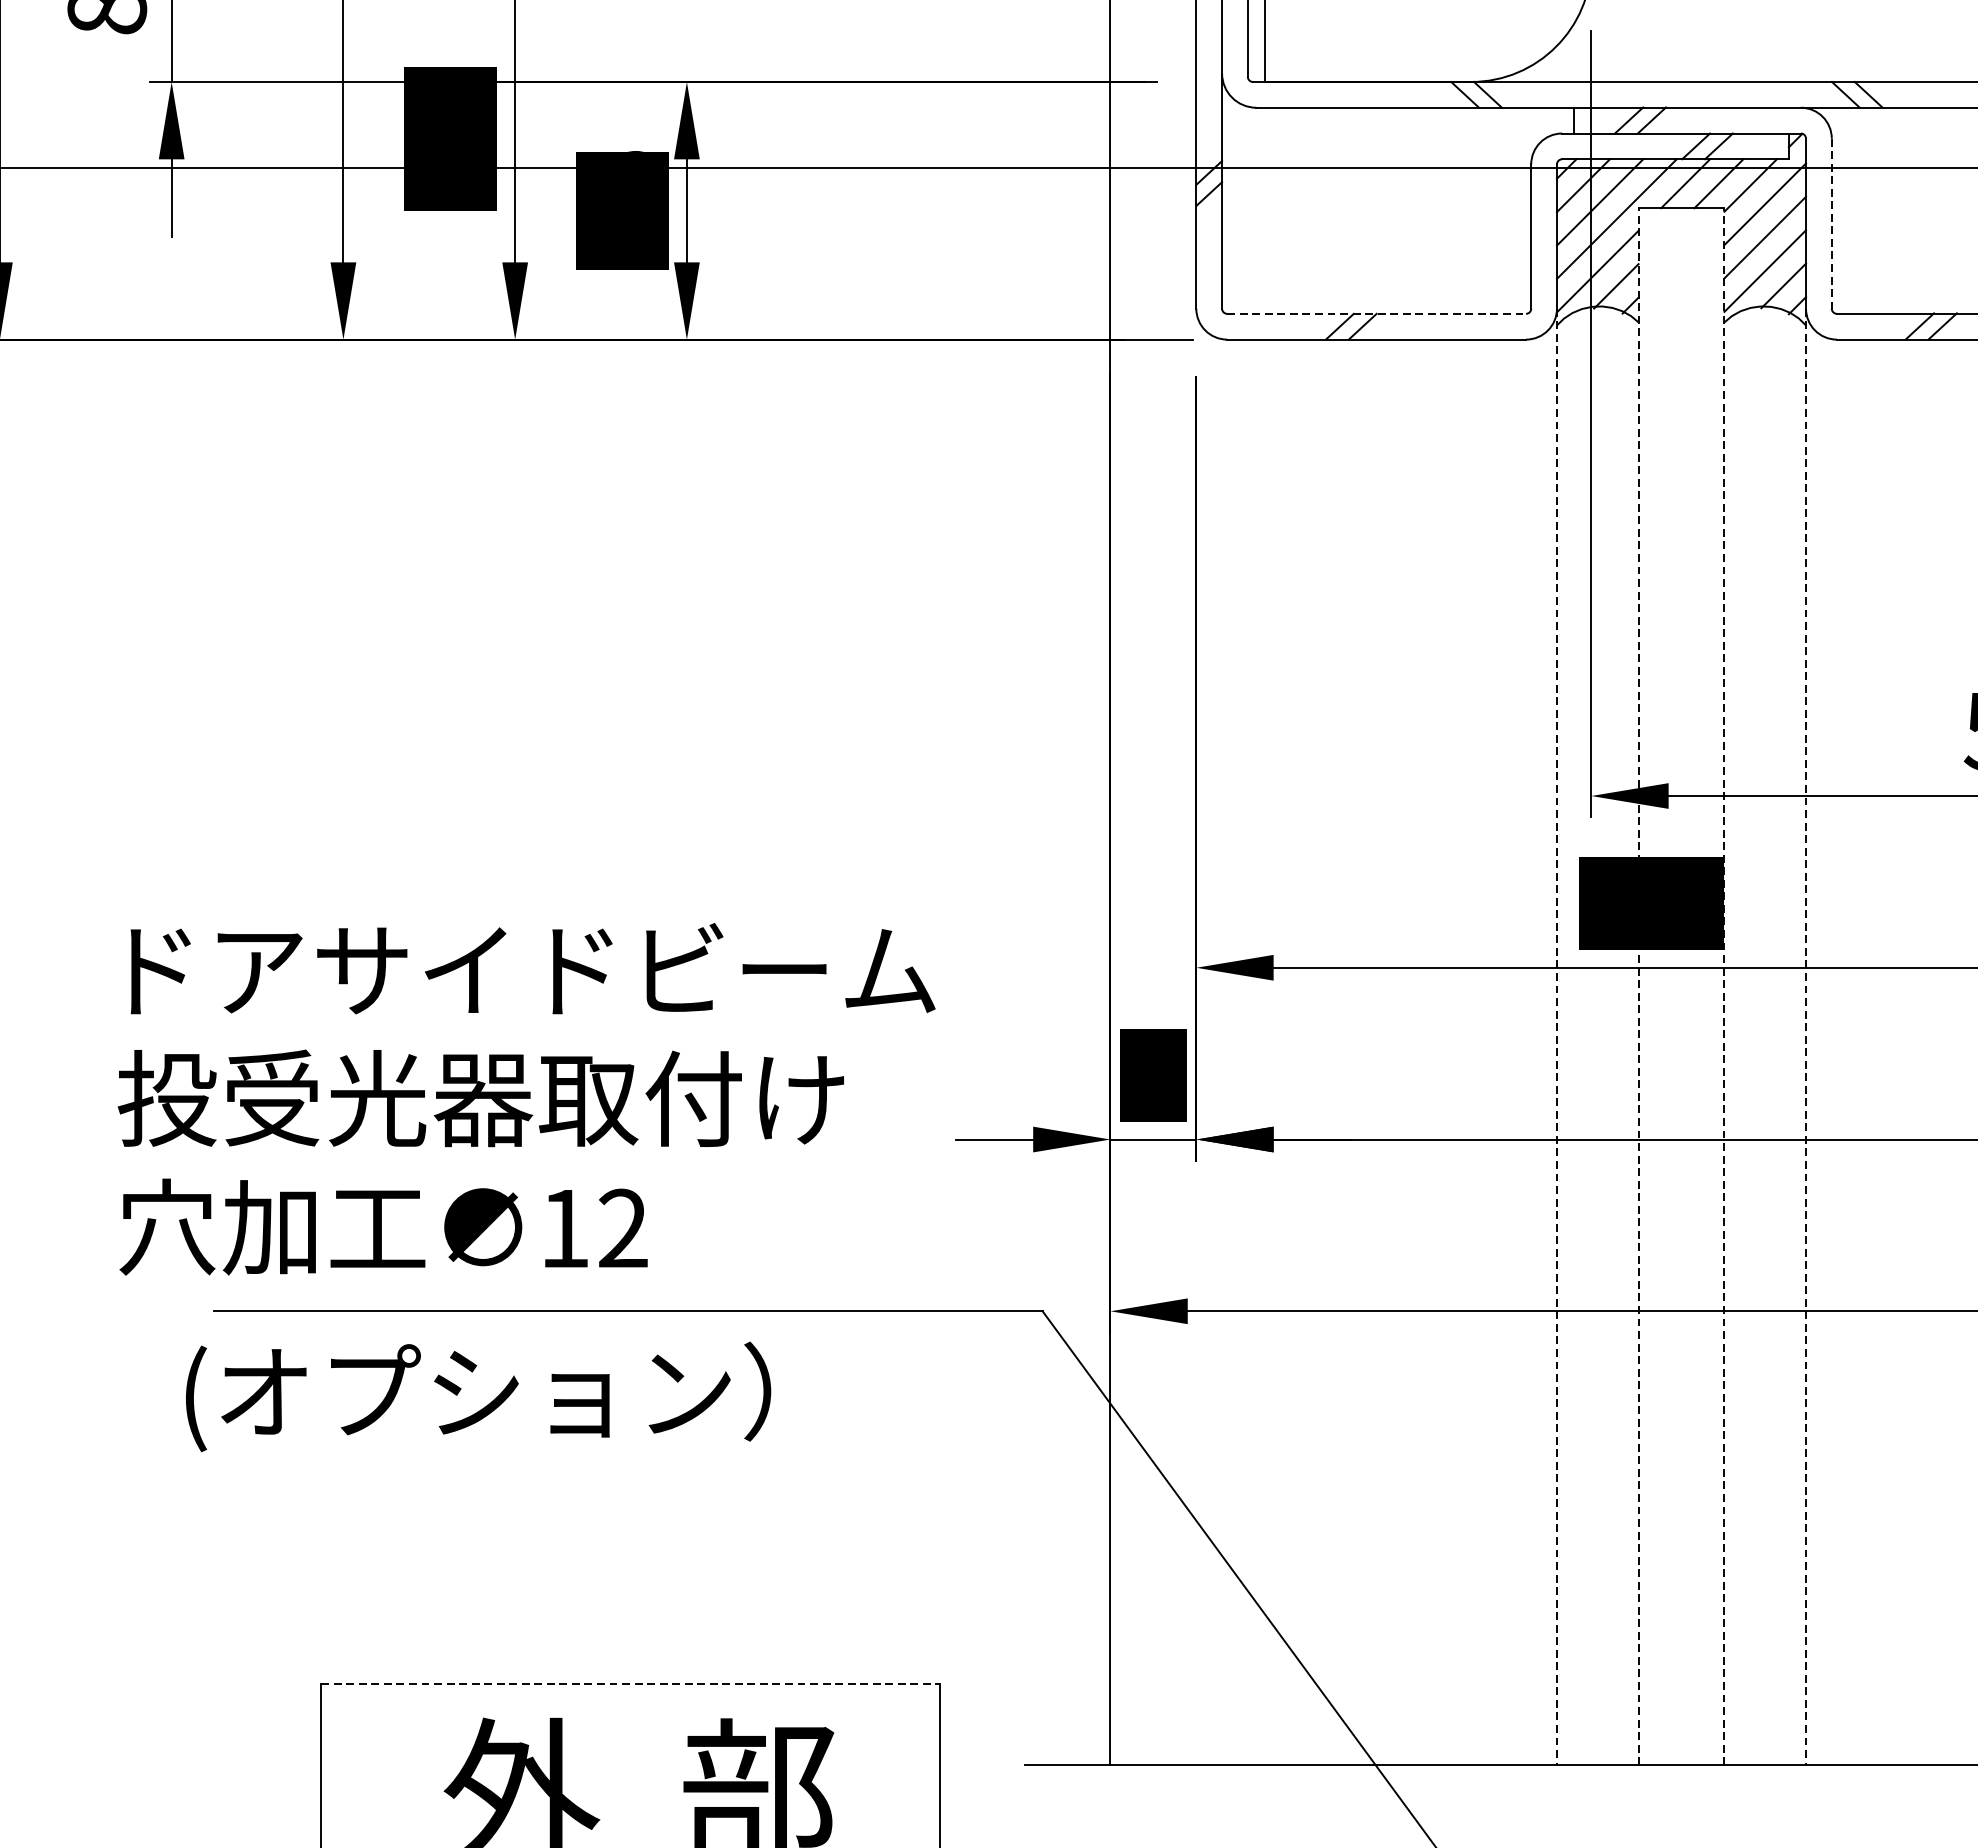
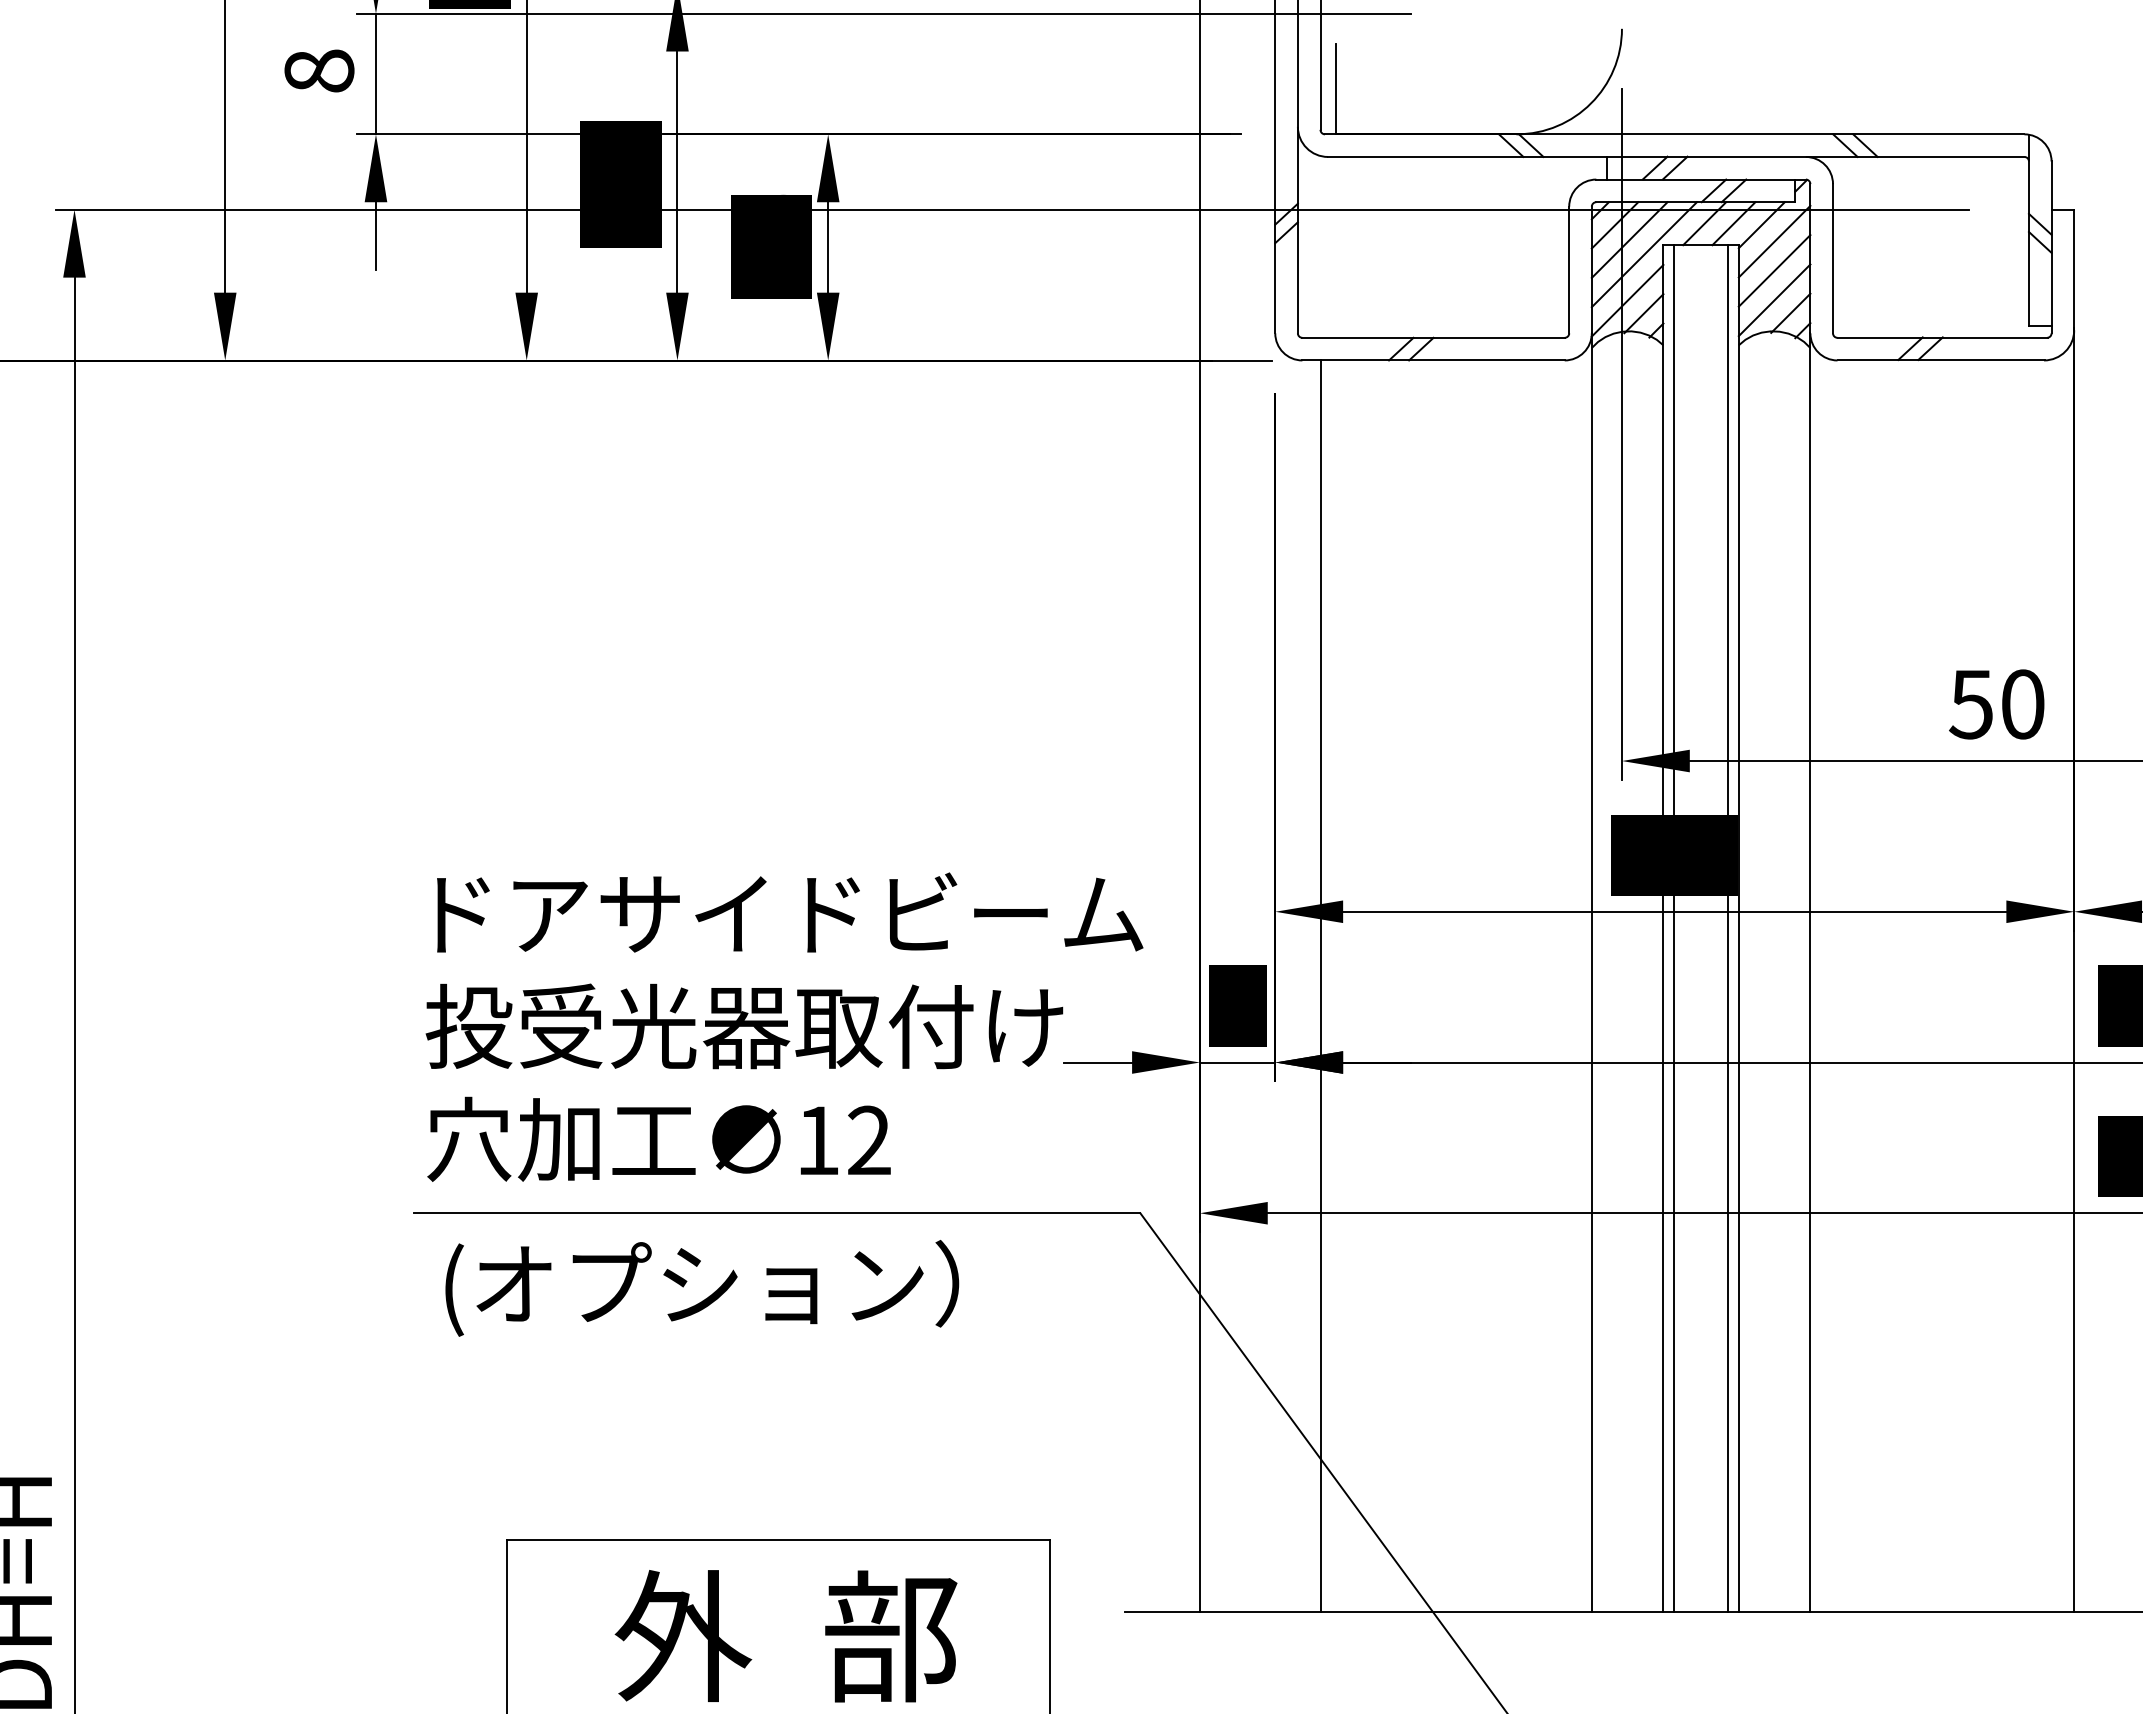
line: (1832, 223) -> (1833, 258), dashed -> solid
line: (1377, 313) -> (1434, 337), dashed -> solid
line: (1638, 985) -> (1663, 927), dashed -> solid
line: (1724, 985) -> (1738, 927), dashed -> solid
line: (1650, 986) -> (1673, 928), added
line: (1712, 986) -> (1728, 928), added
line: (1556, 1036) -> (1591, 972), dashed -> solid
line: (1806, 1036) -> (1810, 972), dashed -> solid
line: (1247, 1051) -> (1320, 985), added
text: (526, 1098) -> (784, 1026), moved
text: (478, 1397) -> (702, 1288), moved
line: (631, 1684) -> (779, 1540), dashed -> solid

